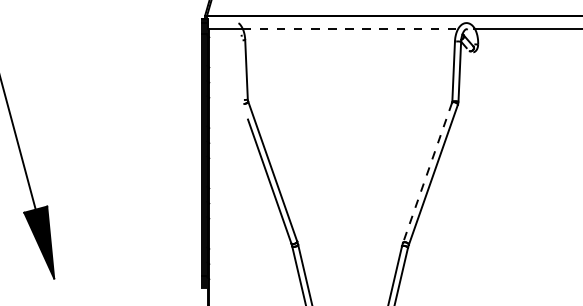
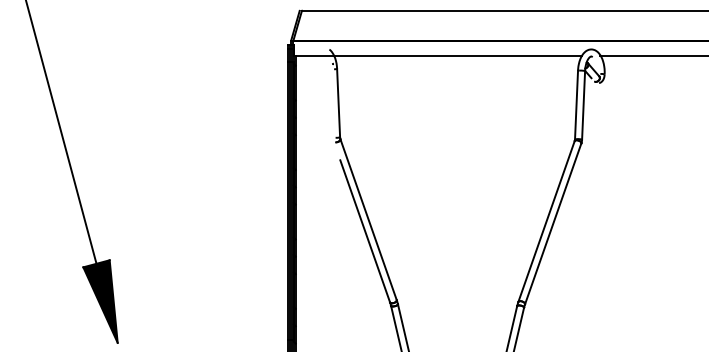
line: (350, 28) -> (457, 55), dashed -> solid
line: (427, 173) -> (546, 222), dashed -> solid

